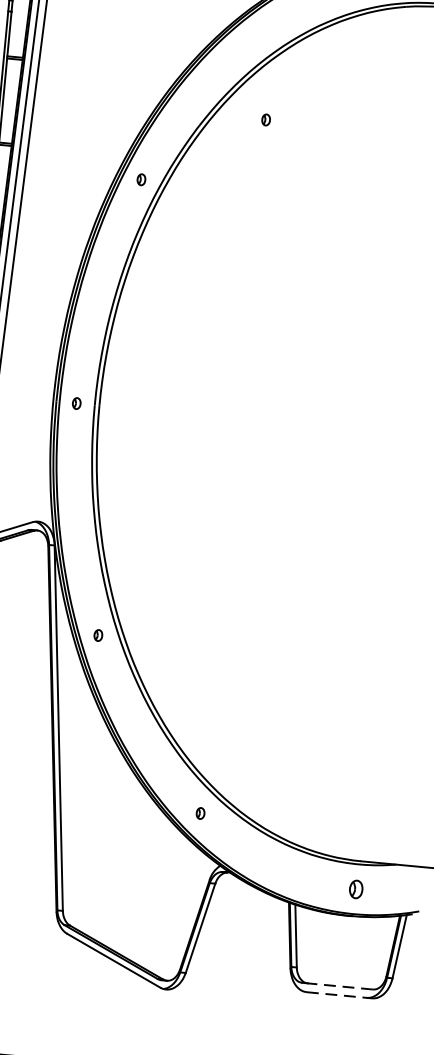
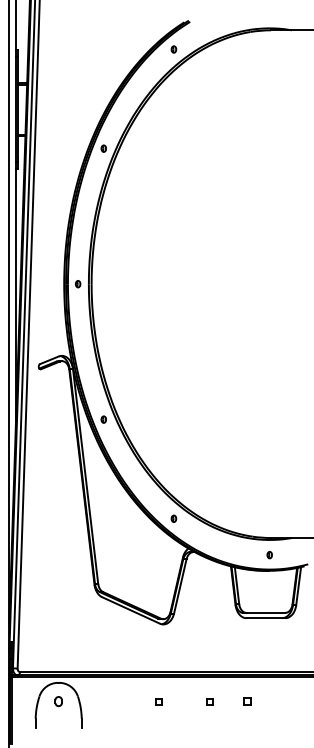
part: (265, 119) -> (173, 49), moved
part: (355, 890) -> (269, 555), size x0.62
line: (339, 985) -> (265, 612), dashed -> solid
line: (340, 995) -> (266, 618), dashed -> solid

